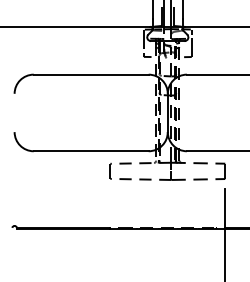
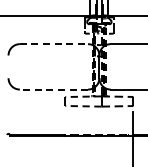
line: (92, 75) -> (54, 44), solid -> dashed
line: (90, 151) -> (53, 89), solid -> dashed

